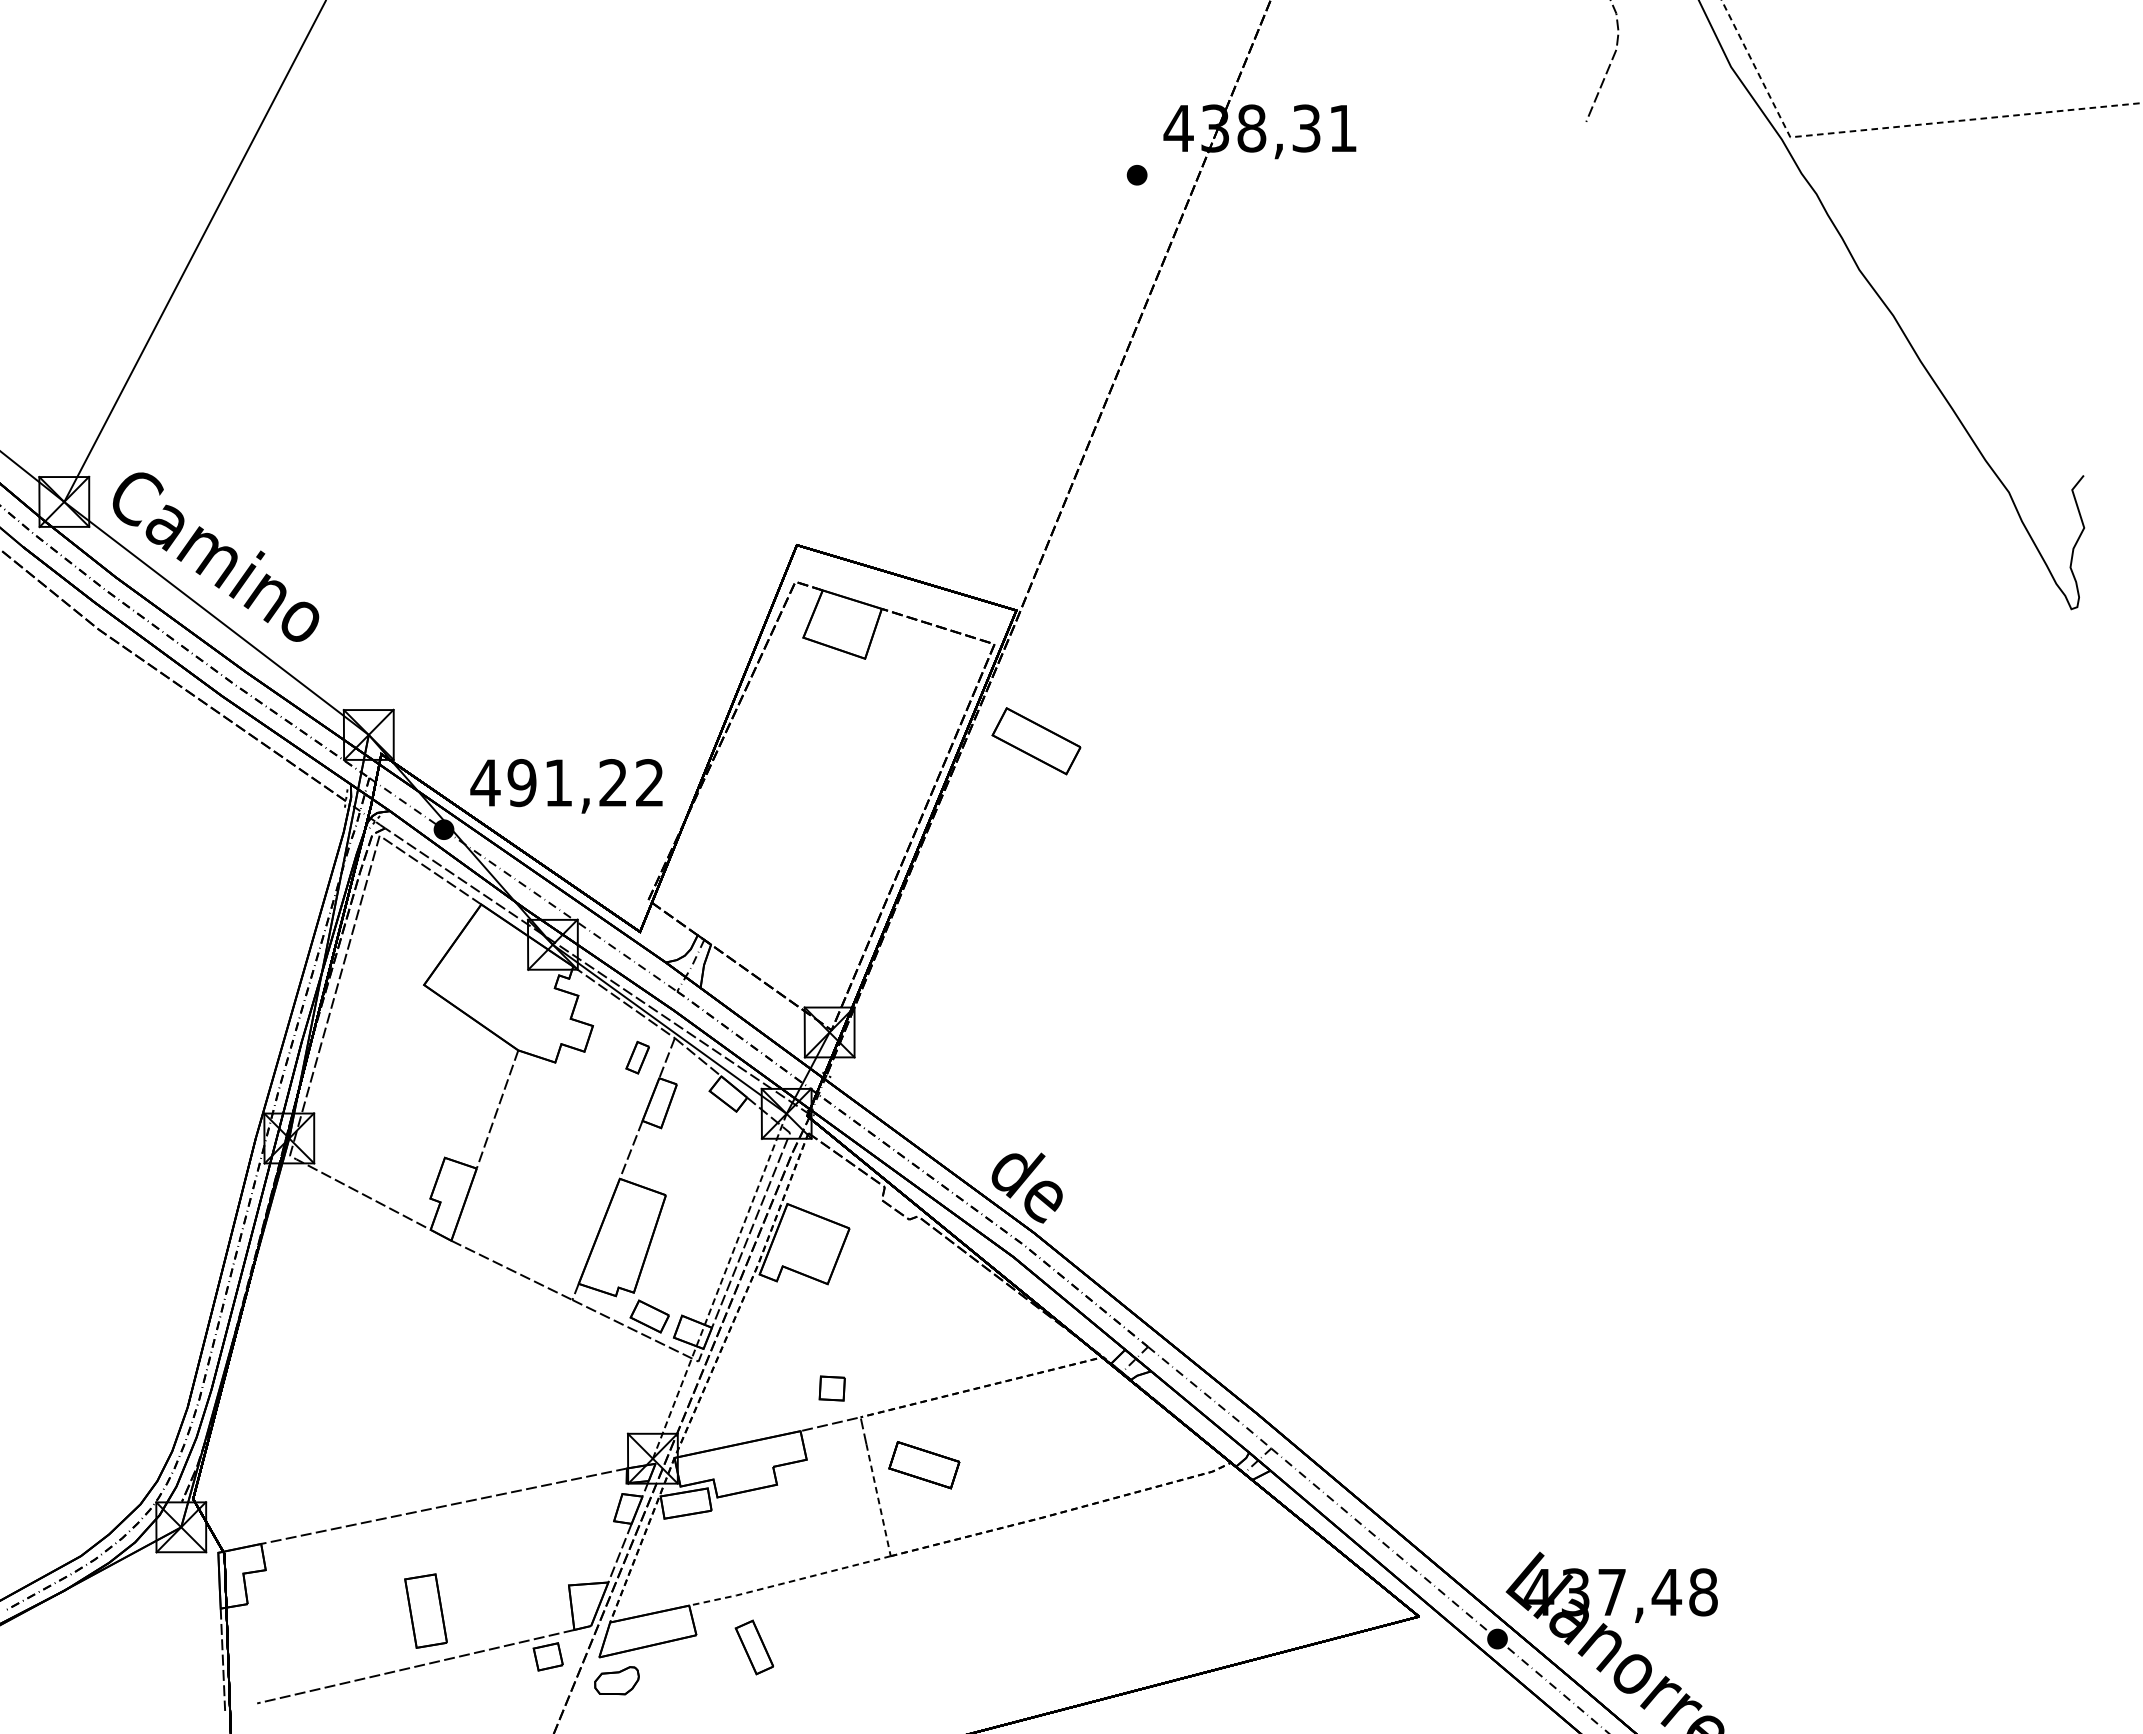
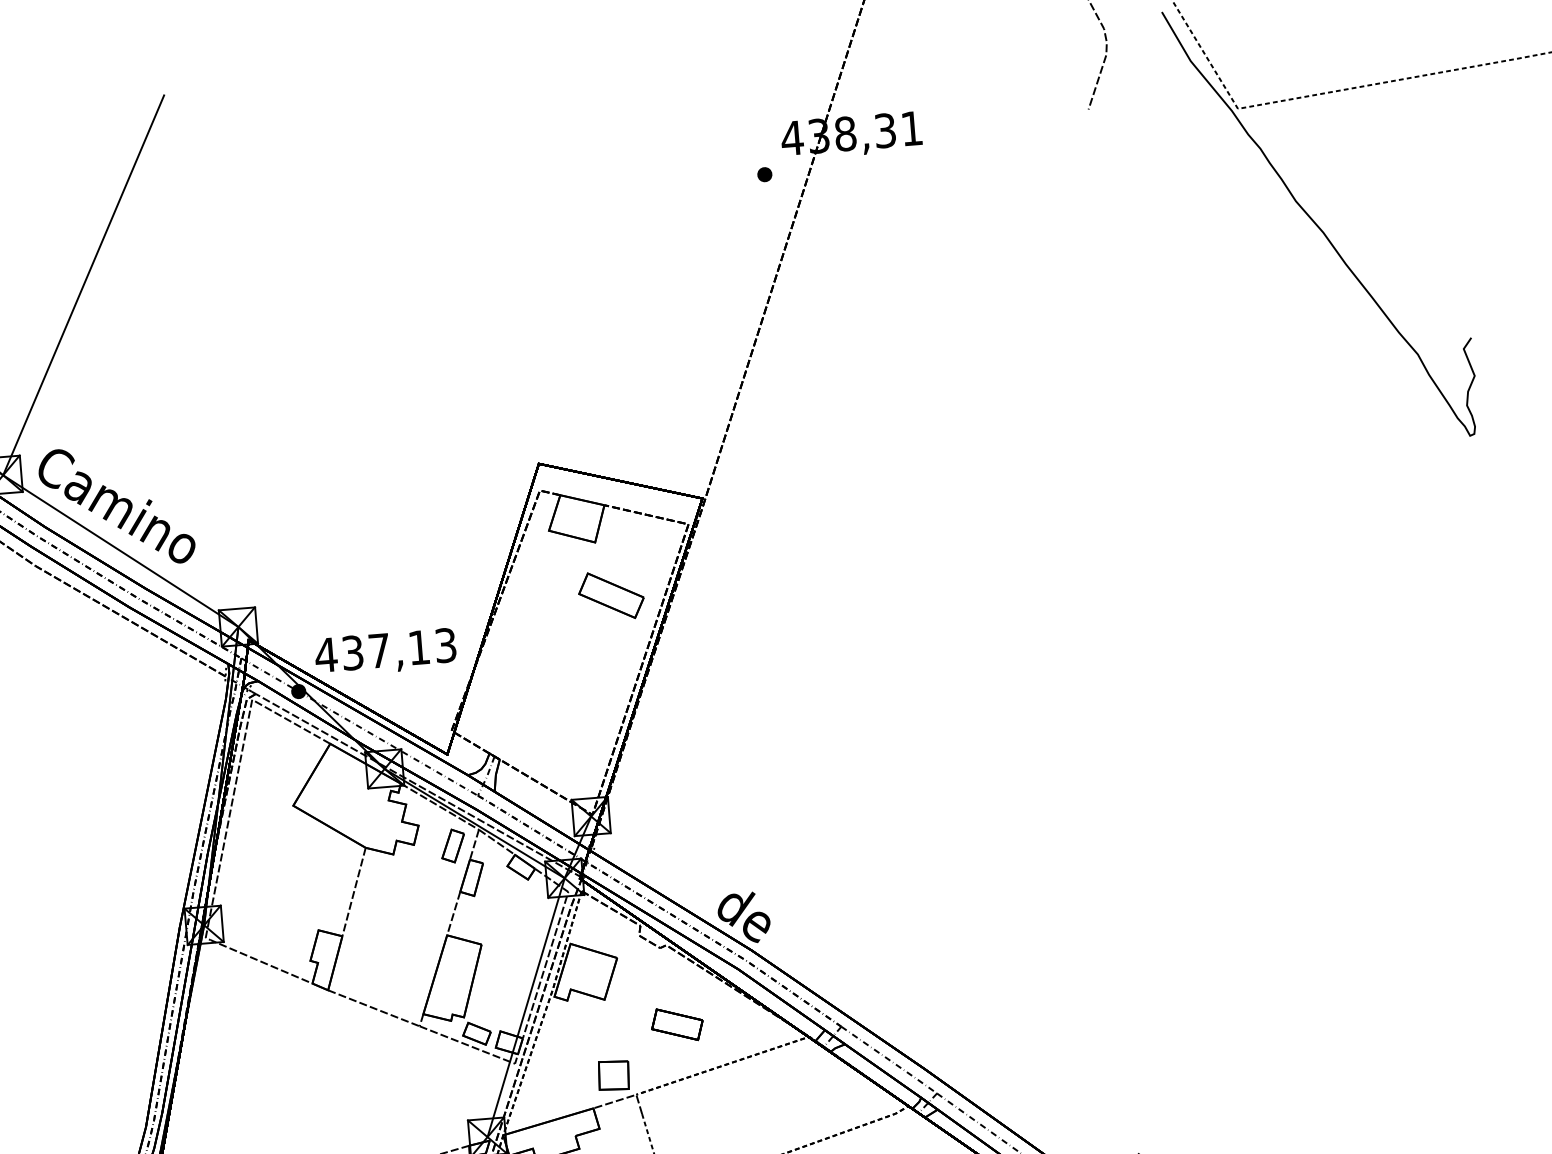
part: (1036, 741) -> (611, 595), moved
text: (585, 783) -> (398, 649), 491,22 -> 437,13
part: (637, 1057) -> (452, 846), size x1.43
line: (719, 1286) -> (525, 1007), dashed -> solid
part: (832, 1388) -> (614, 1075), size x1.67
part: (924, 1465) -> (677, 1024), moved

